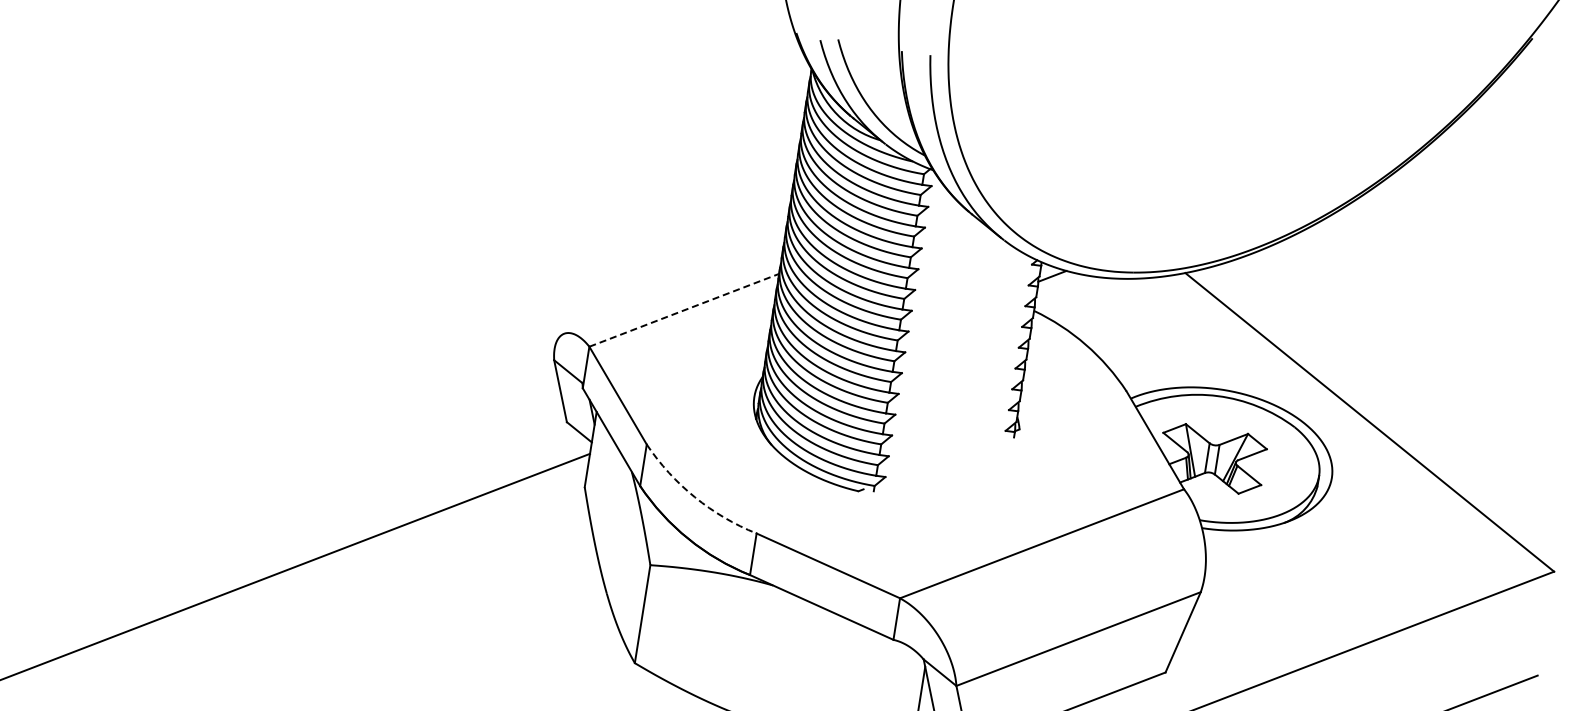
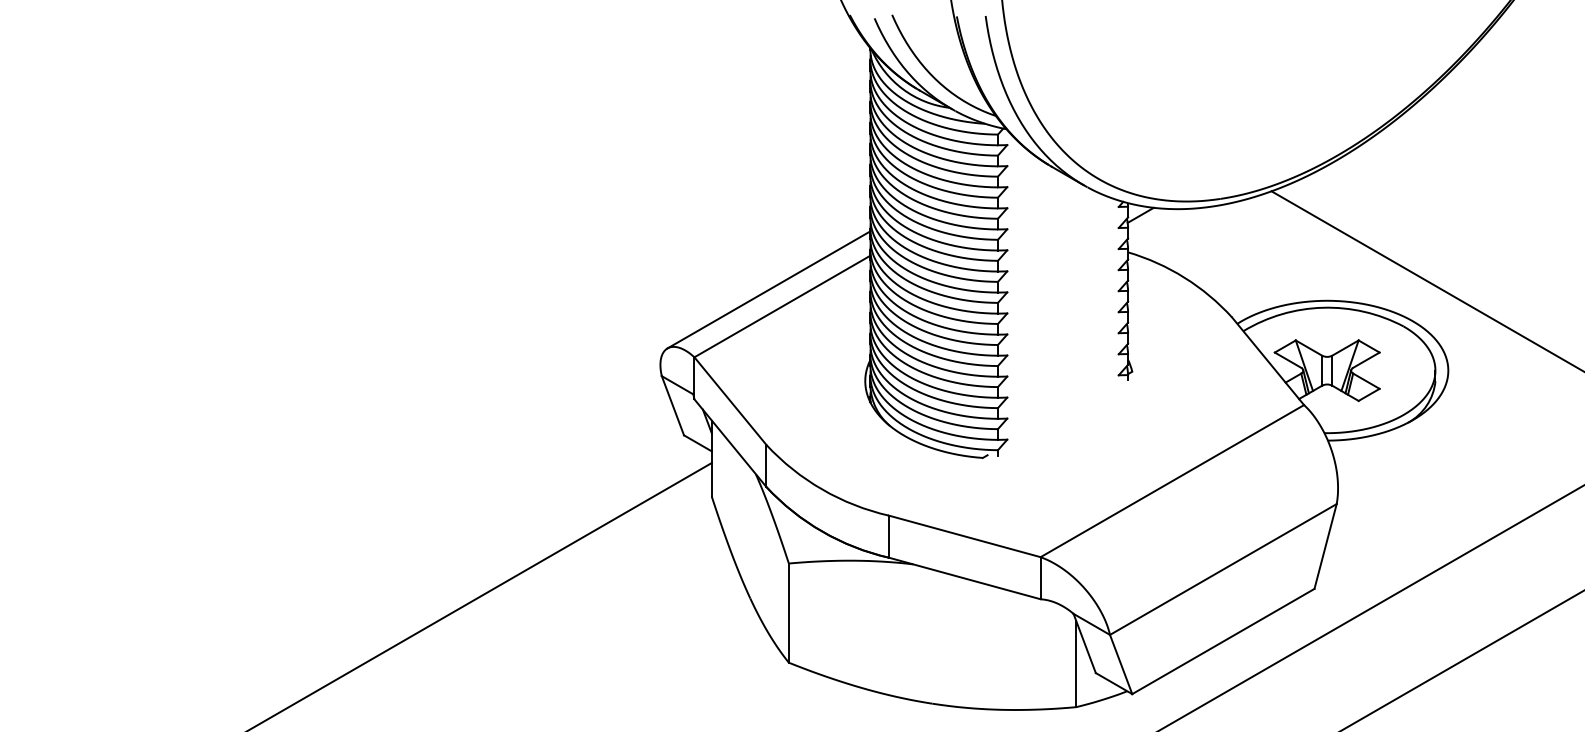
line: (673, 291) -> (768, 289), added
line: (684, 310) -> (782, 306), dashed -> solid
arc: (695, 497) -> (822, 489), dashed -> solid

